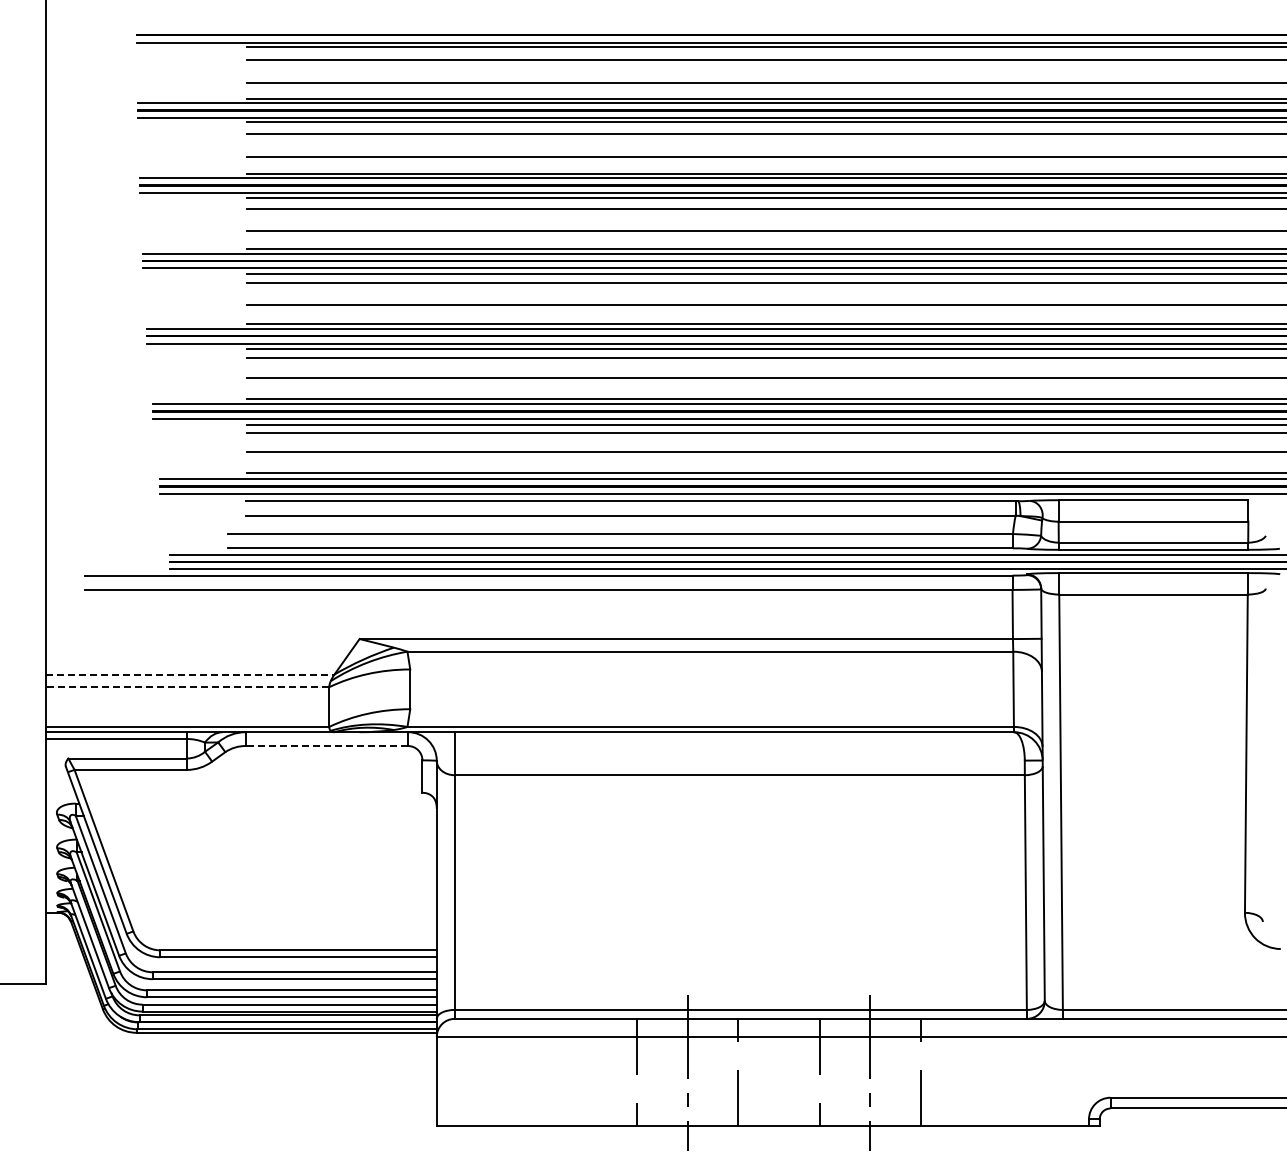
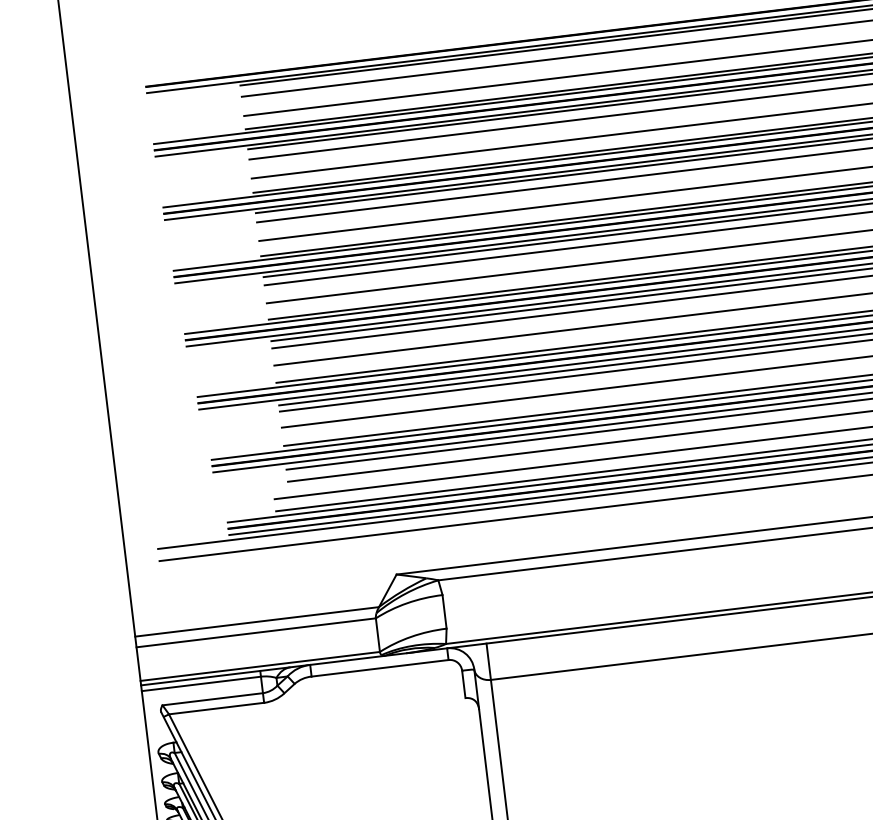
line: (190, 674) -> (257, 621), dashed -> solid
line: (187, 687) -> (256, 633), dashed -> solid
line: (327, 746) -> (380, 668), dashed -> solid

